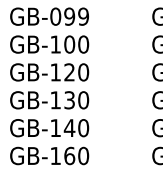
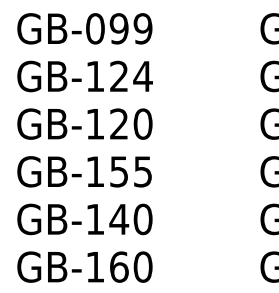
text: (76, 44) -> (130, 76), GB-100 -> GB-124
text: (76, 100) -> (130, 172), GB-130 -> GB-155

